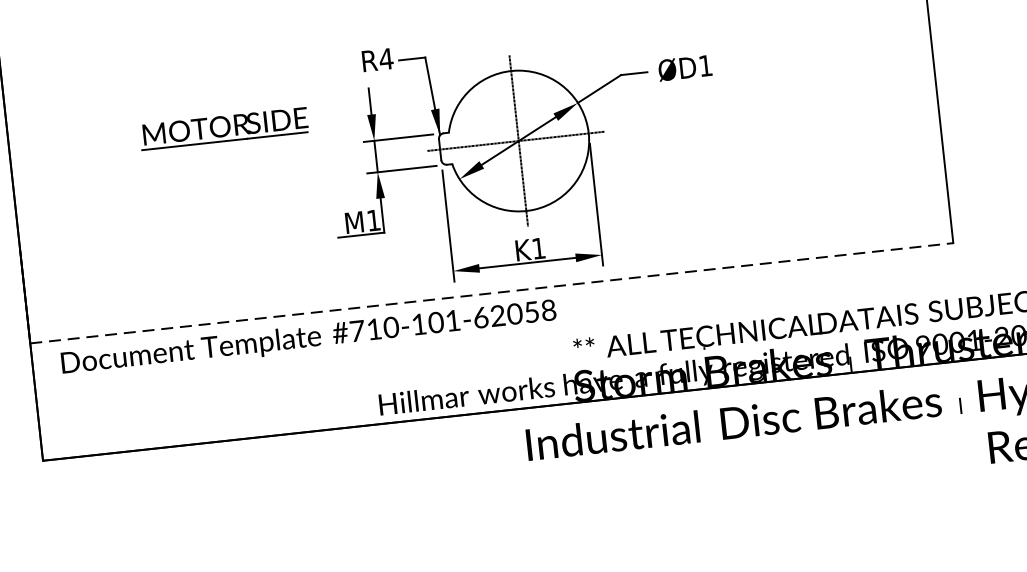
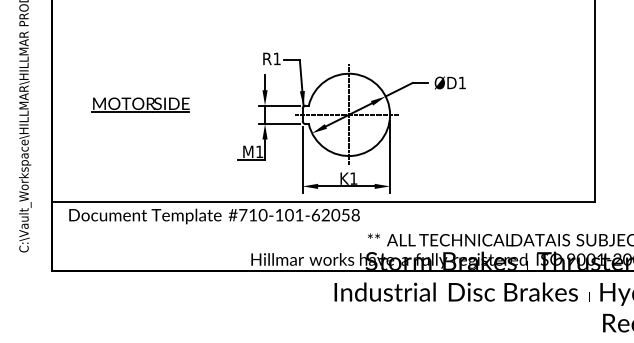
text: (386, 58) -> (277, 58), R4 -> R1
part: (224, 127) -> (140, 104), moved
line: (493, 292) -> (324, 201), dashed -> solid

